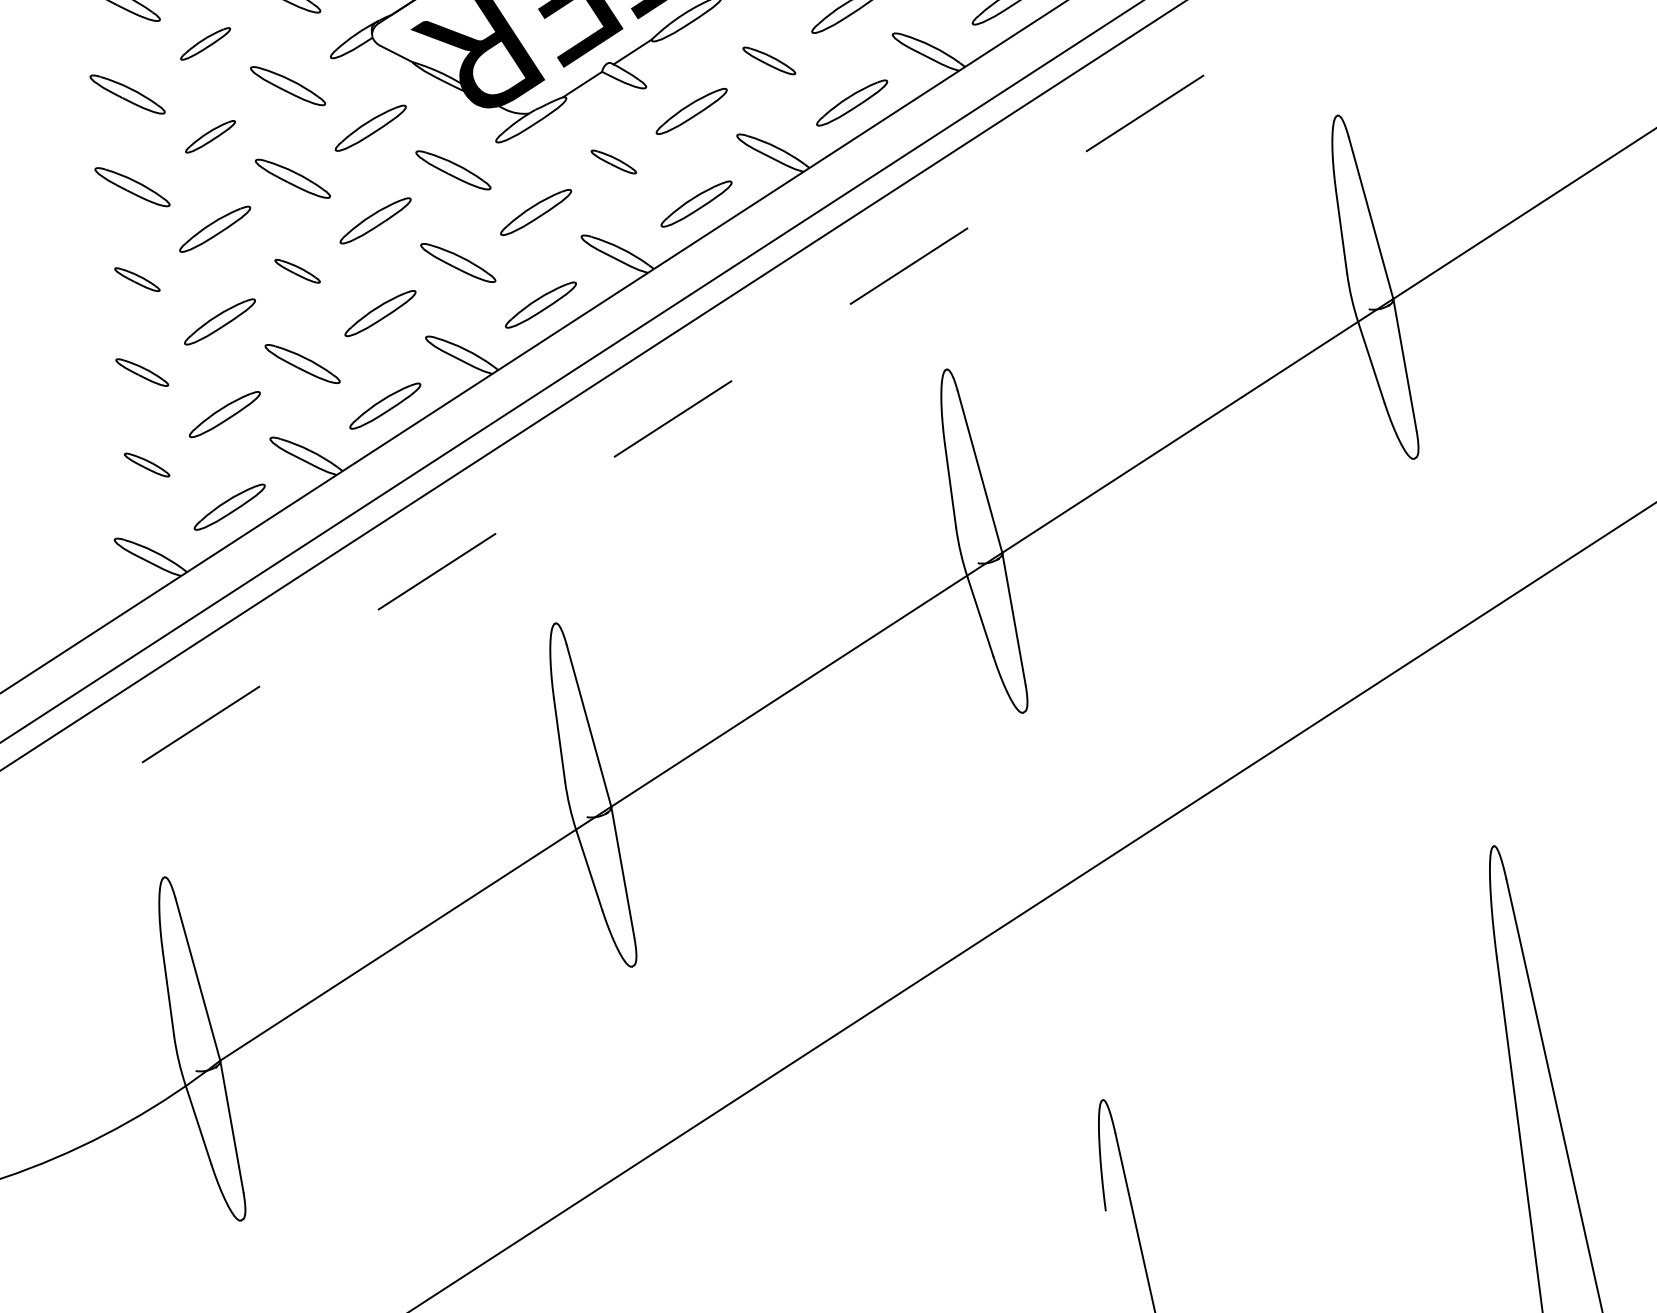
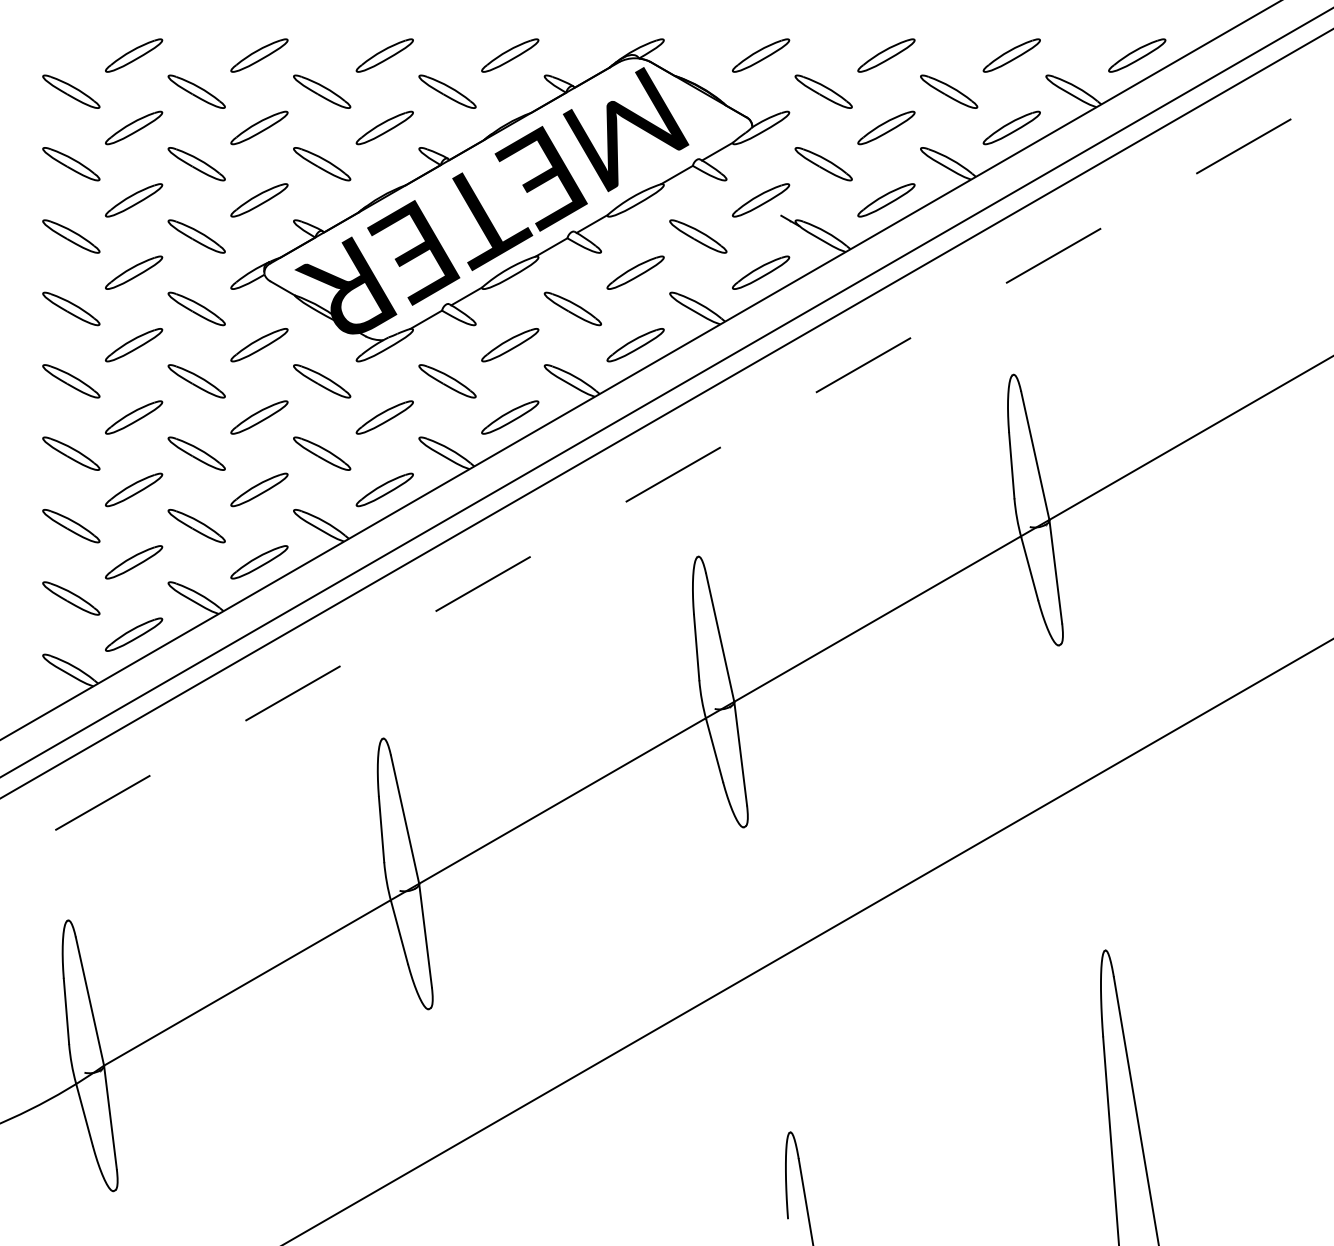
part: (206, 43) -> (134, 272), size x1.43
part: (768, 60) -> (572, 308), size x1.43
part: (210, 137) -> (134, 345), size x1.43
part: (613, 162) -> (447, 381), size x1.67
part: (297, 271) -> (196, 453), size x1.67
part: (137, 279) -> (71, 453), size x1.67
part: (142, 372) -> (71, 526), size x1.43
part: (147, 465) -> (71, 598), size x1.67

